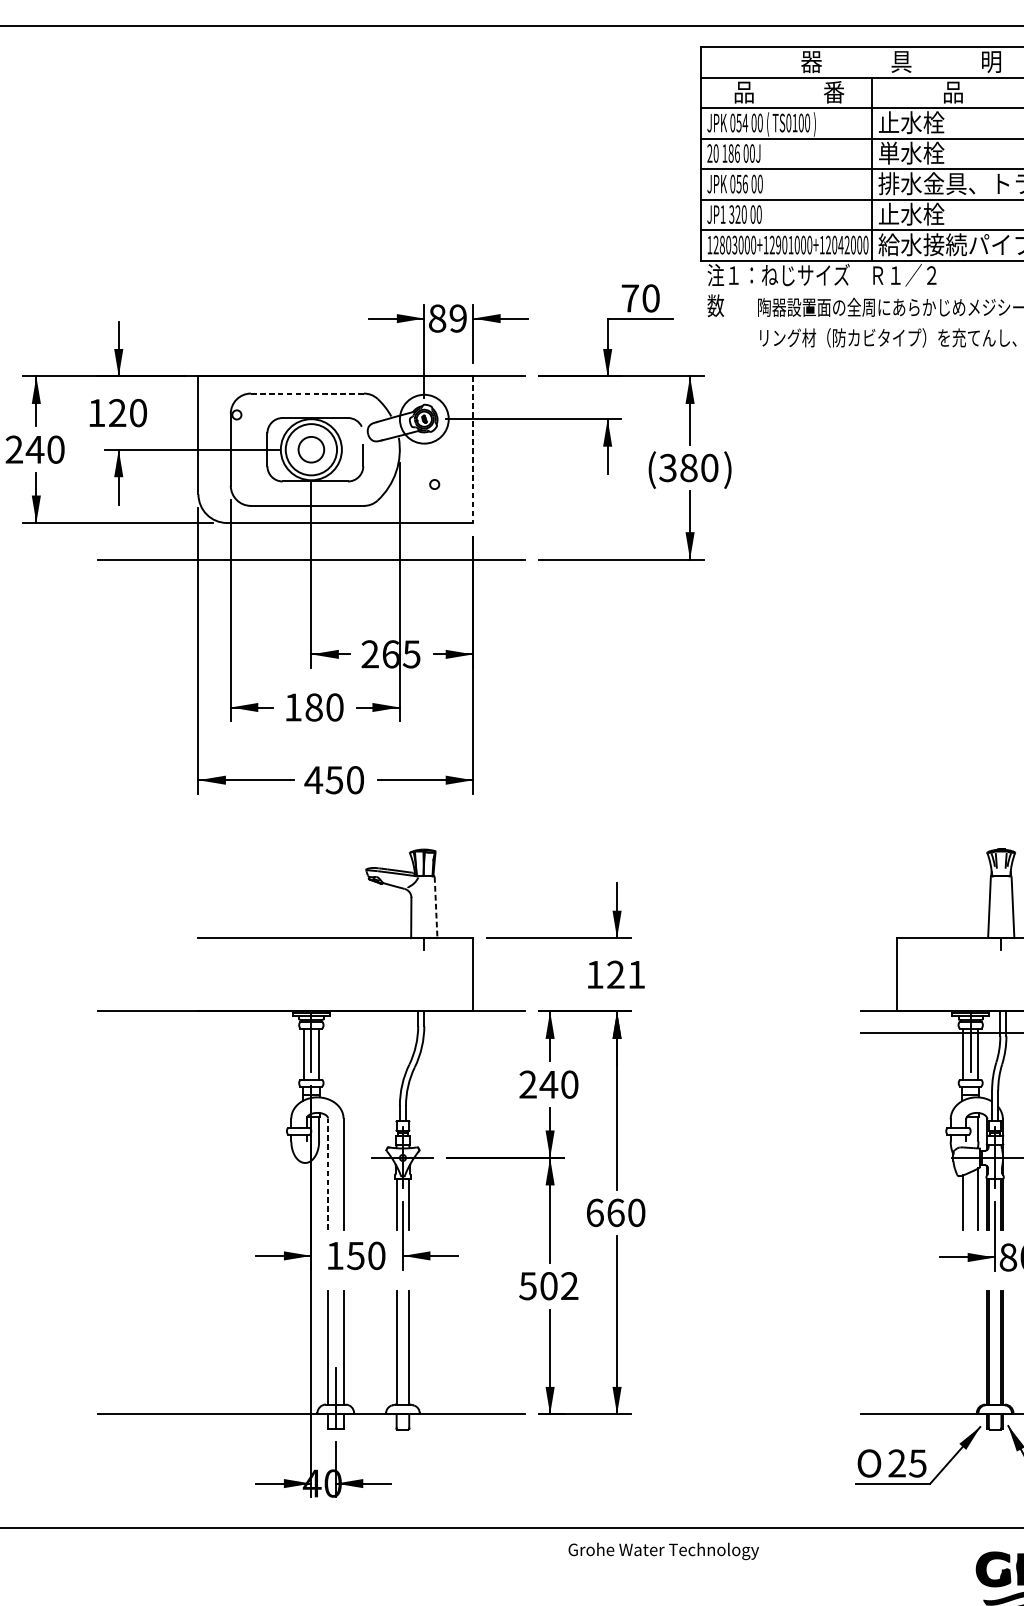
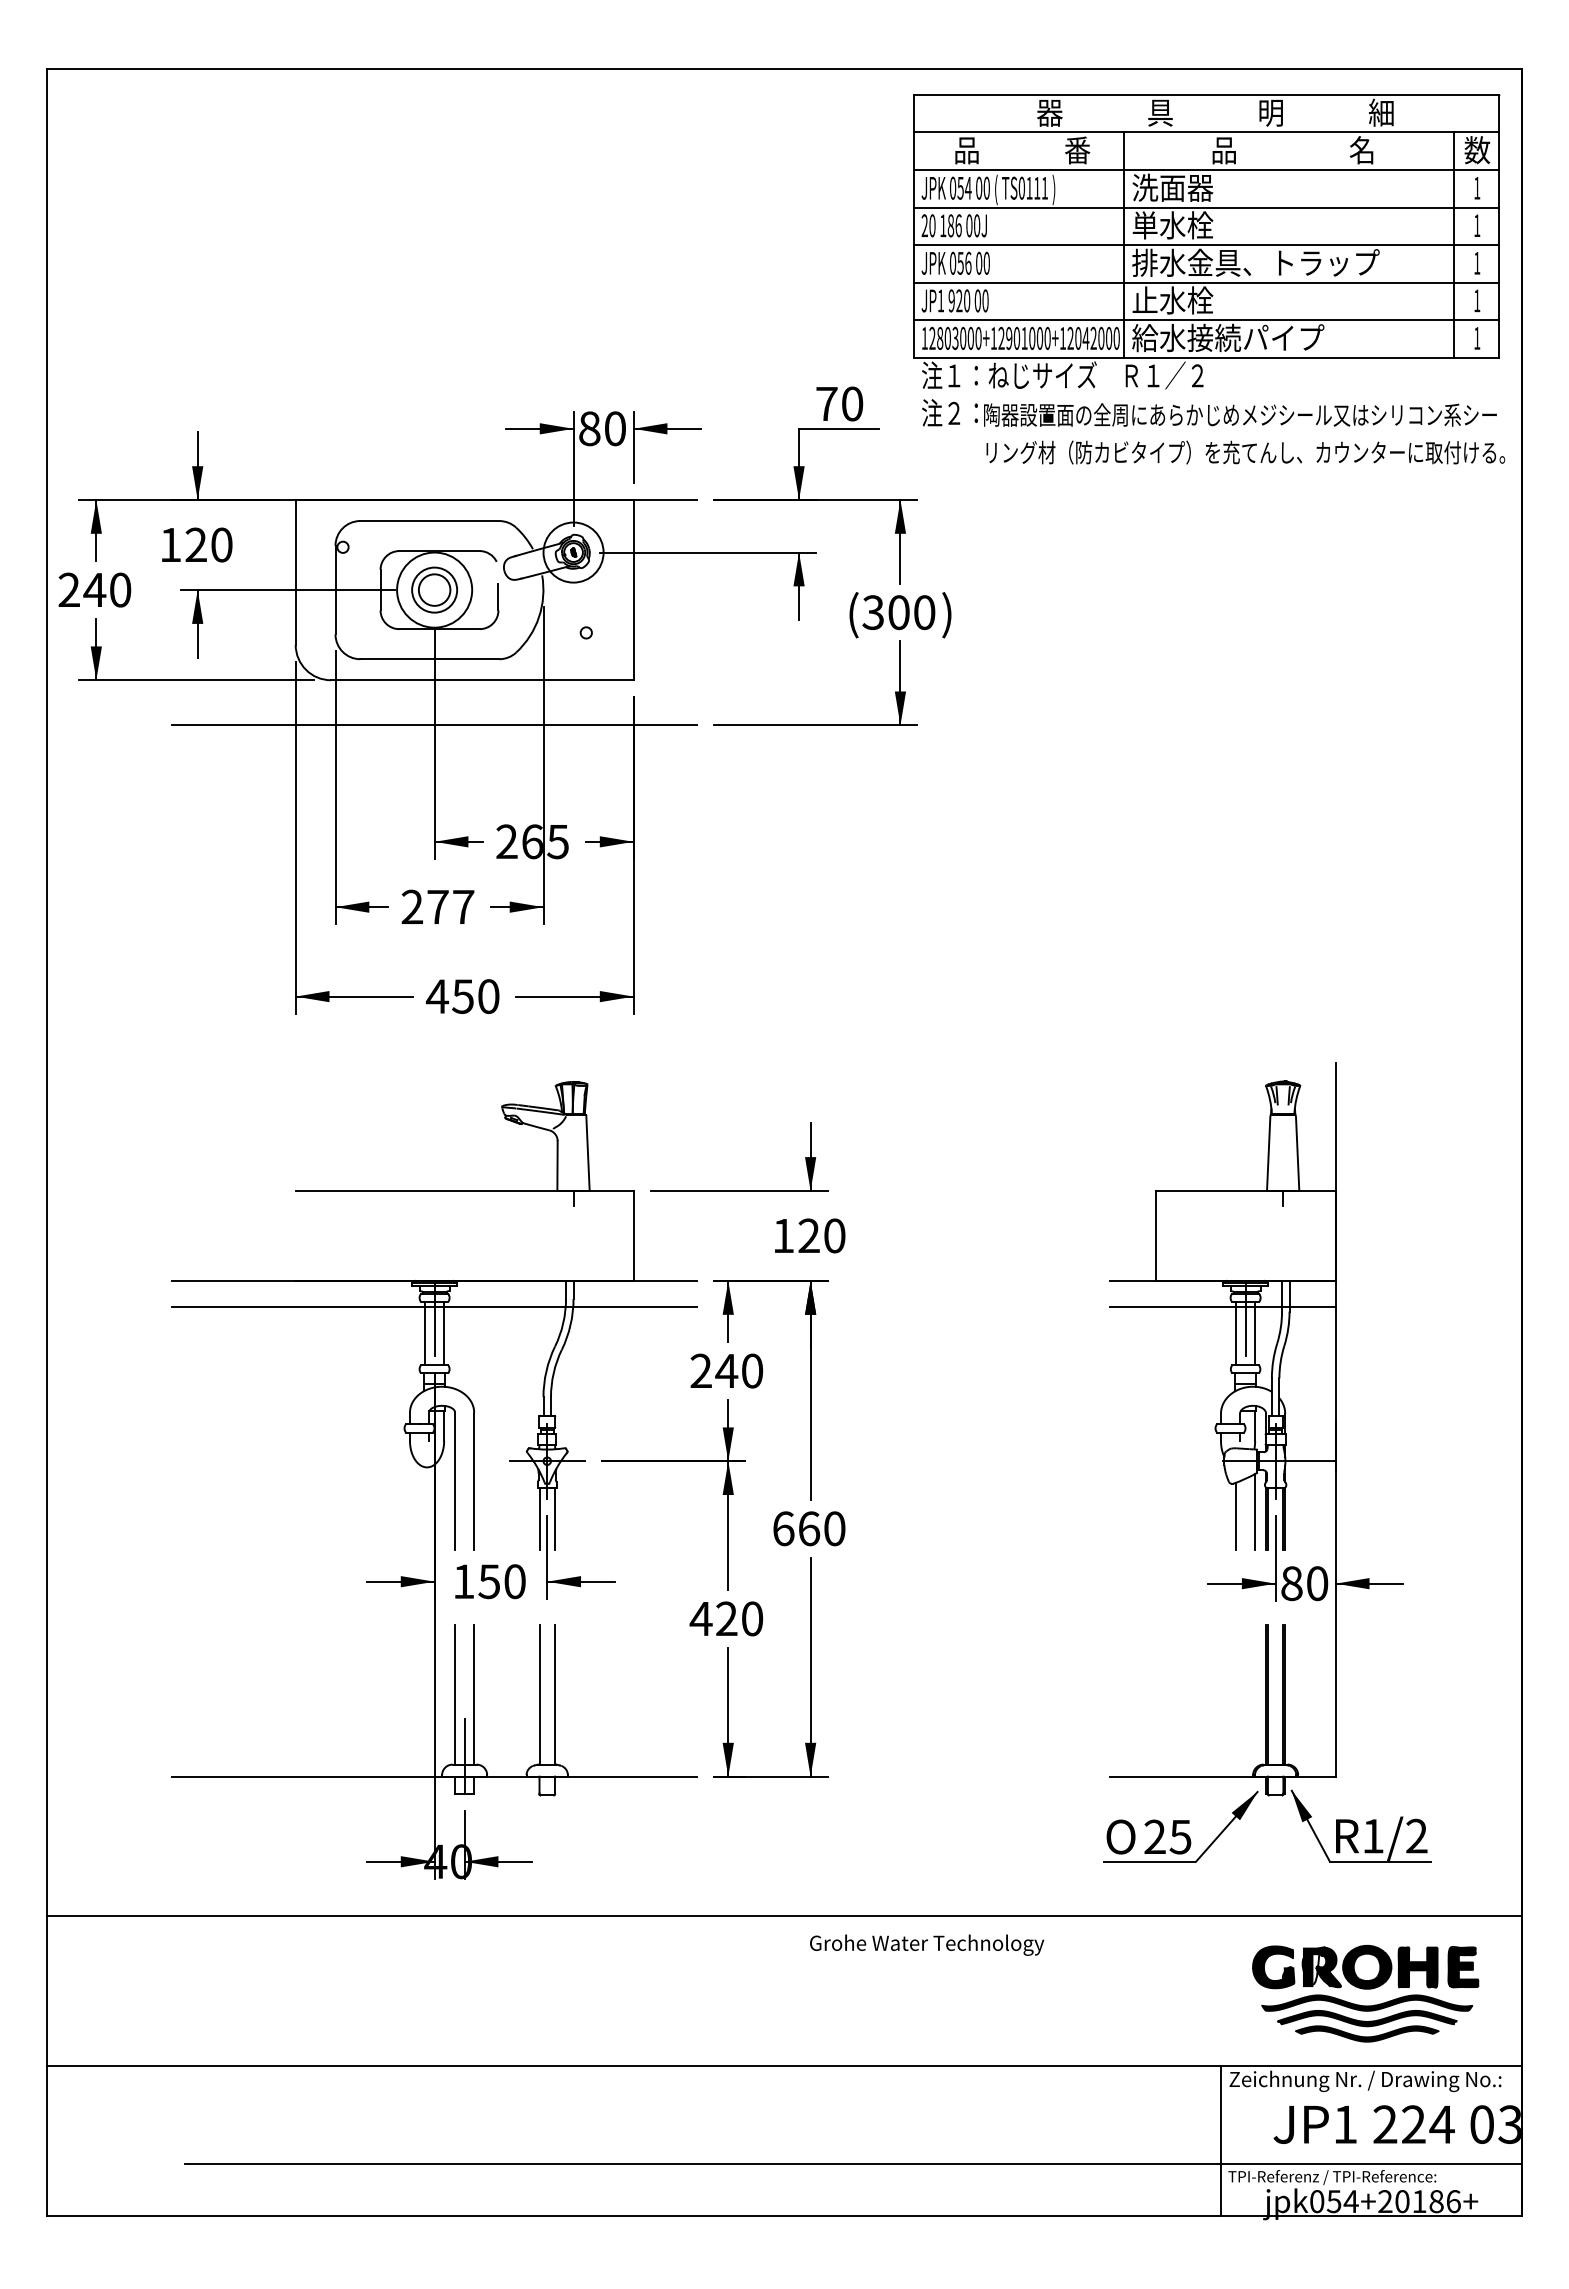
text: (804, 122) -> (1041, 187), TS0100 -> TS0111
text: (911, 122) -> (1172, 187), 止水栓 -> 洗面器
text: (731, 214) -> (951, 300), 320 -> 920
text: (729, 305) -> (949, 412), 数 -> 注２：
text: (457, 318) -> (614, 428), 89 -> 80
line: (307, 393) -> (429, 521), dashed -> solid
circle: (311, 449) -> (434, 589), size x0.71
line: (473, 450) -> (633, 590), dashed -> solid
text: (688, 467) -> (898, 612), 380 -> 300
text: (313, 706) -> (437, 906), 180 -> 277
line: (435, 907) -> (587, 1153), dashed -> solid
text: (636, 974) -> (834, 1235), 121 -> 120
line: (311, 1032) -> (434, 1307), added
line: (328, 1174) -> (455, 1481), dashed -> solid
text: (548, 1285) -> (726, 1618), 502 -> 420
text: (664, 1550) -> (927, 1944), moved

